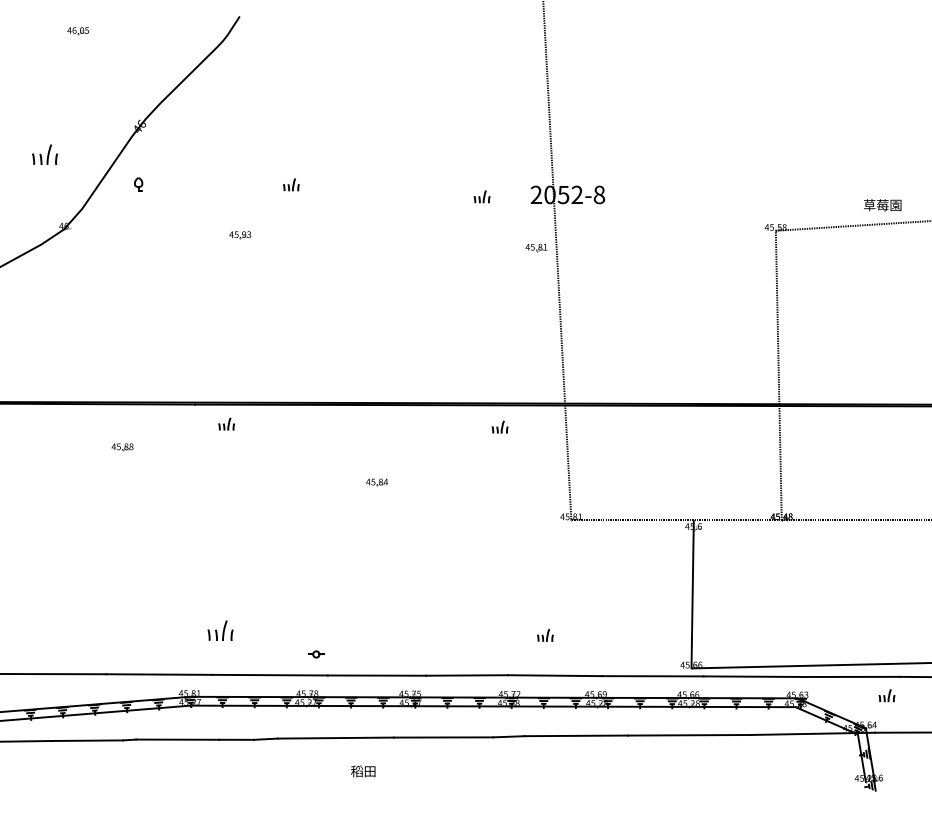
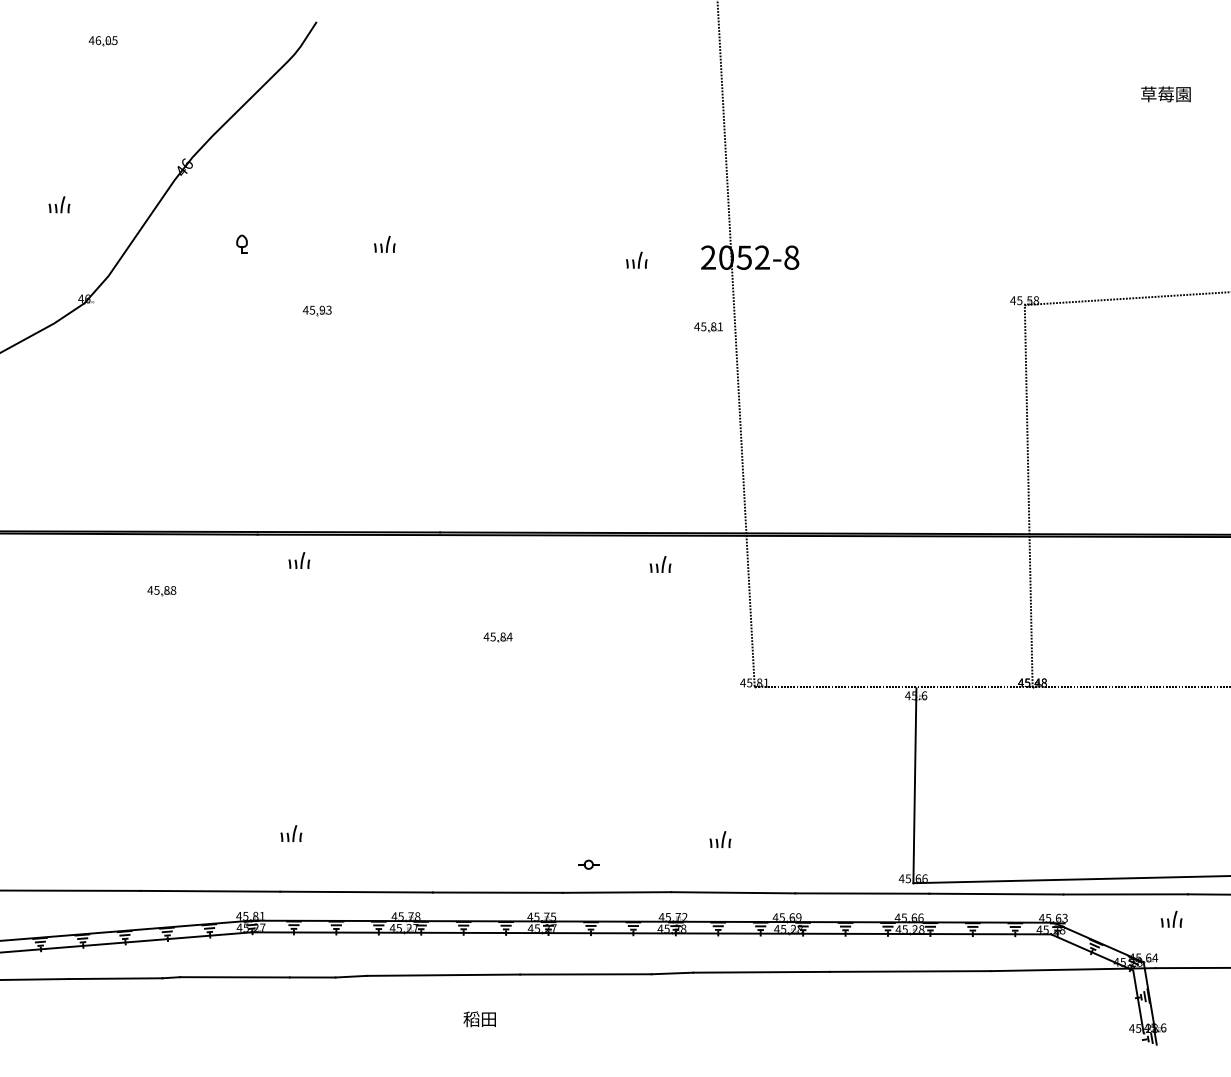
part: (45, 154) -> (59, 204), size x0.62
part: (138, 184) -> (241, 243), moved
text: (882, 205) -> (1165, 94), moved
part: (220, 630) -> (291, 833), size x0.62
part: (316, 654) -> (588, 864), moved

